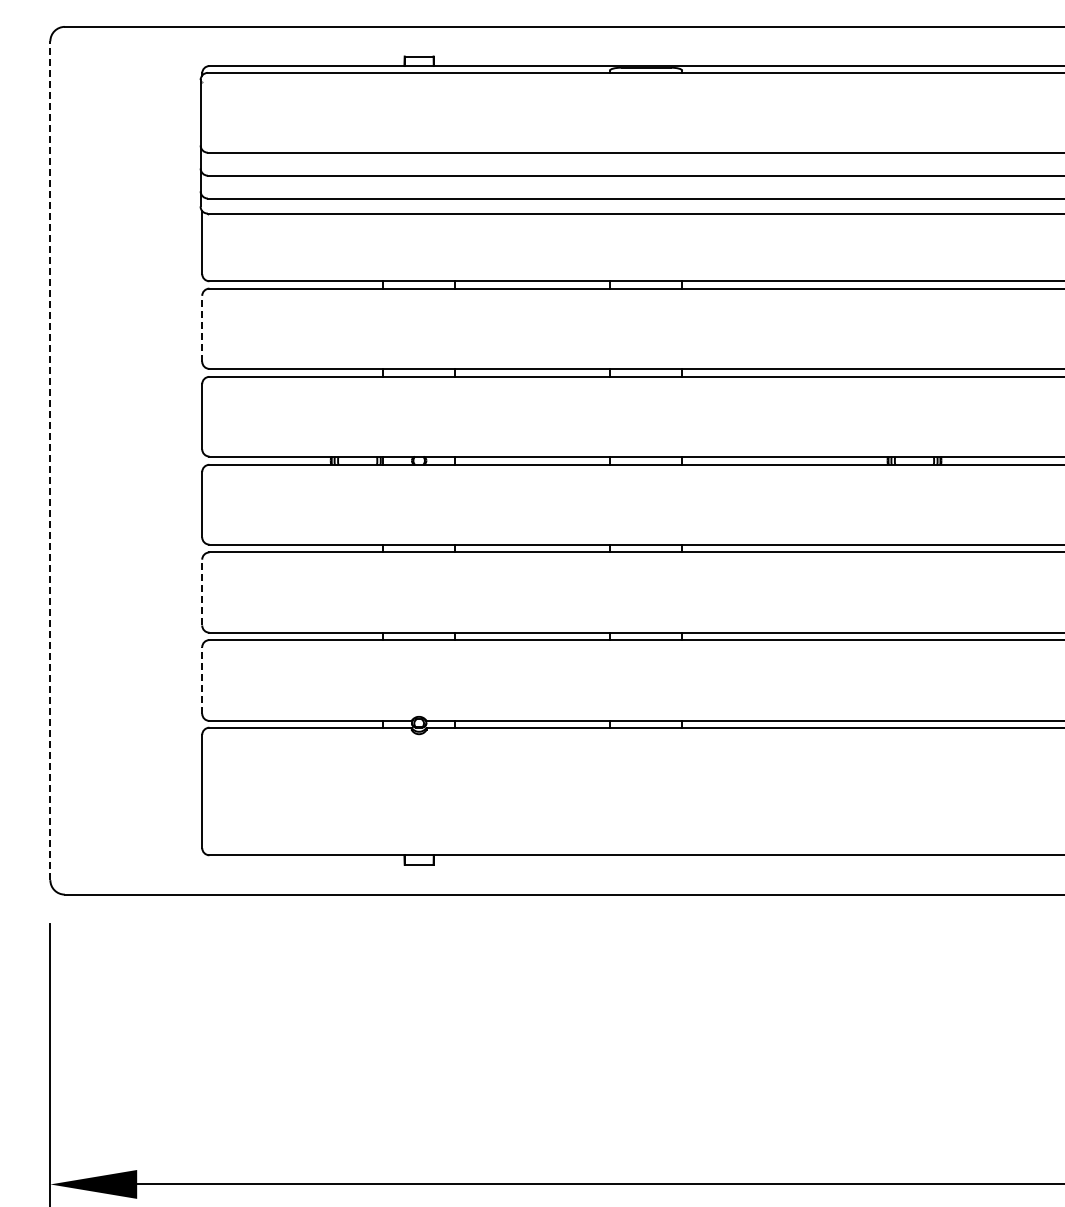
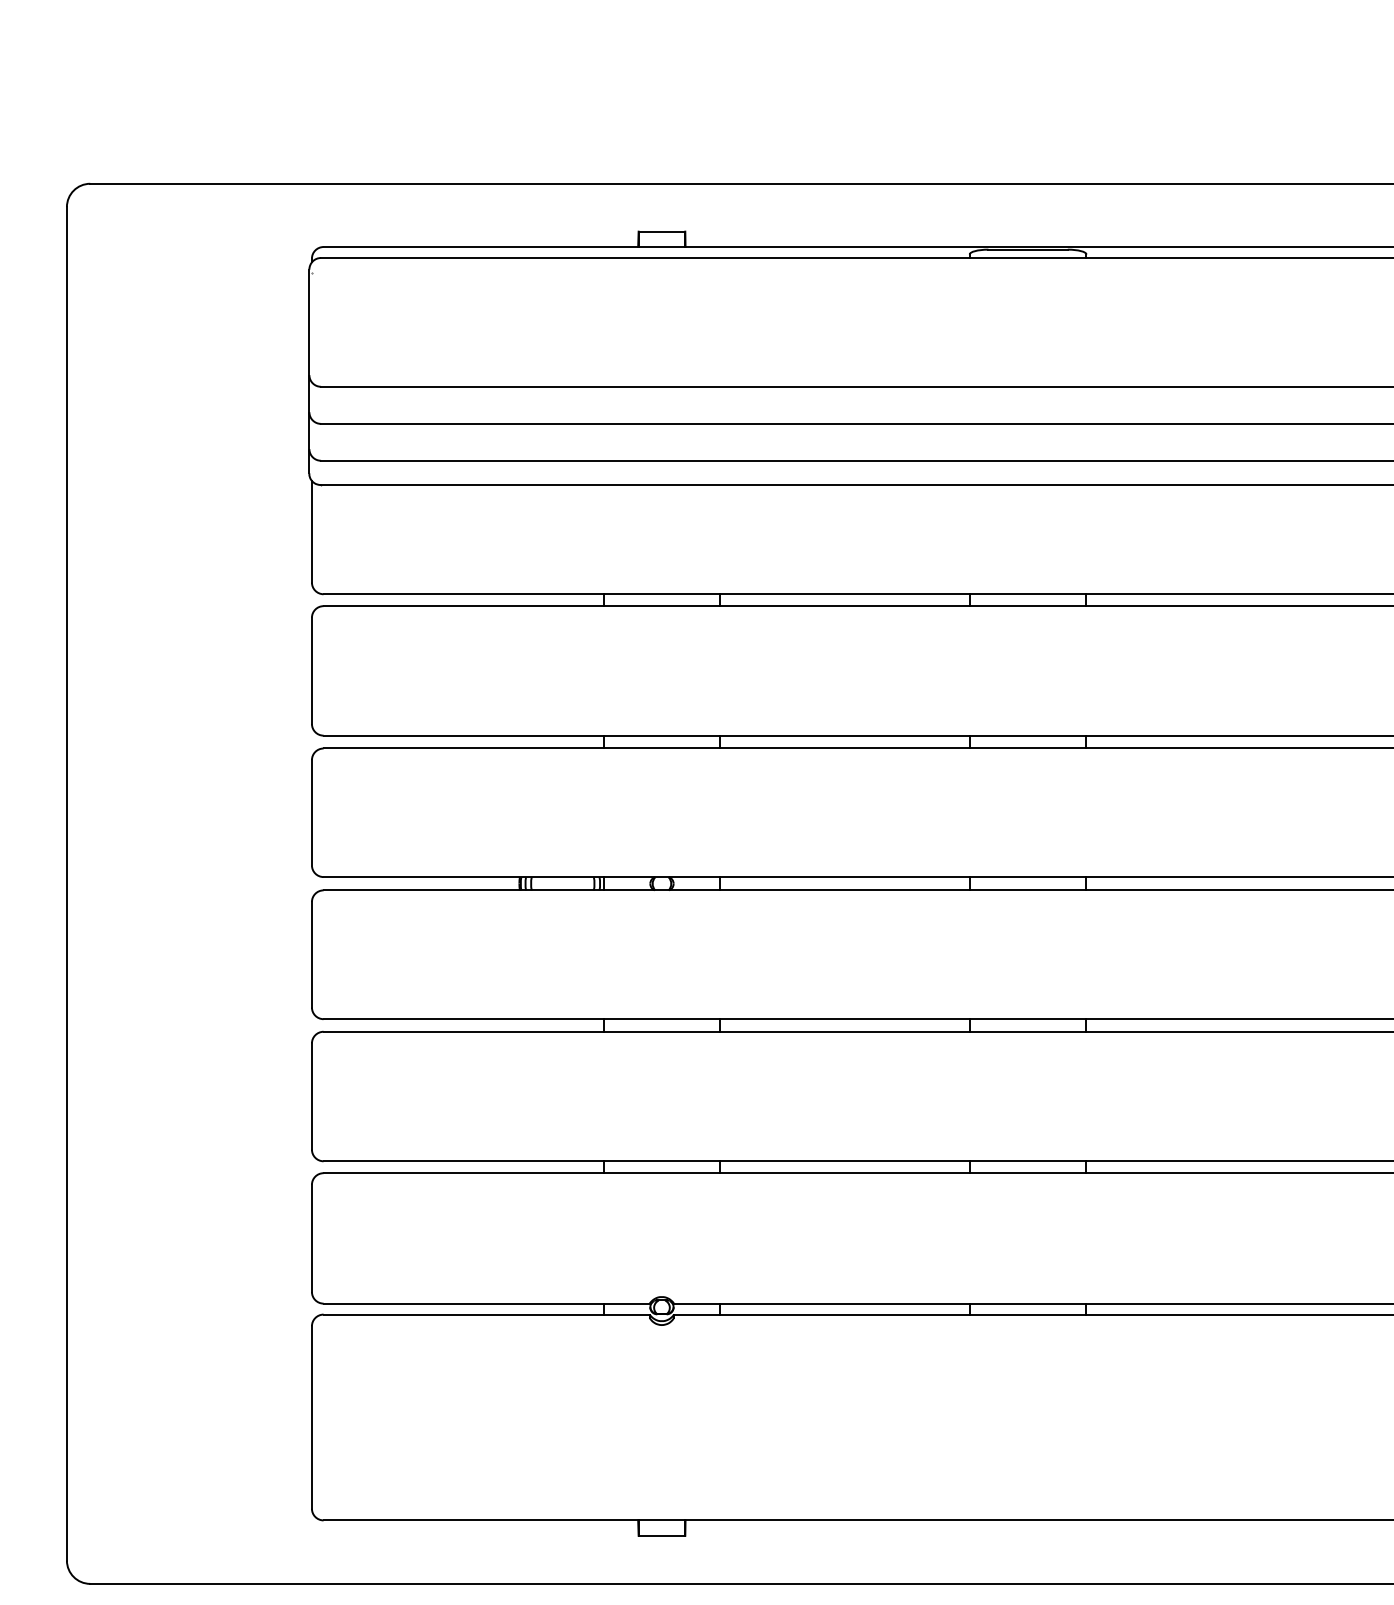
line: (202, 328) -> (312, 670), dashed -> solid
line: (50, 460) -> (67, 883), dashed -> solid
line: (202, 592) -> (312, 1096), dashed -> solid
line: (202, 680) -> (312, 1238), dashed -> solid

